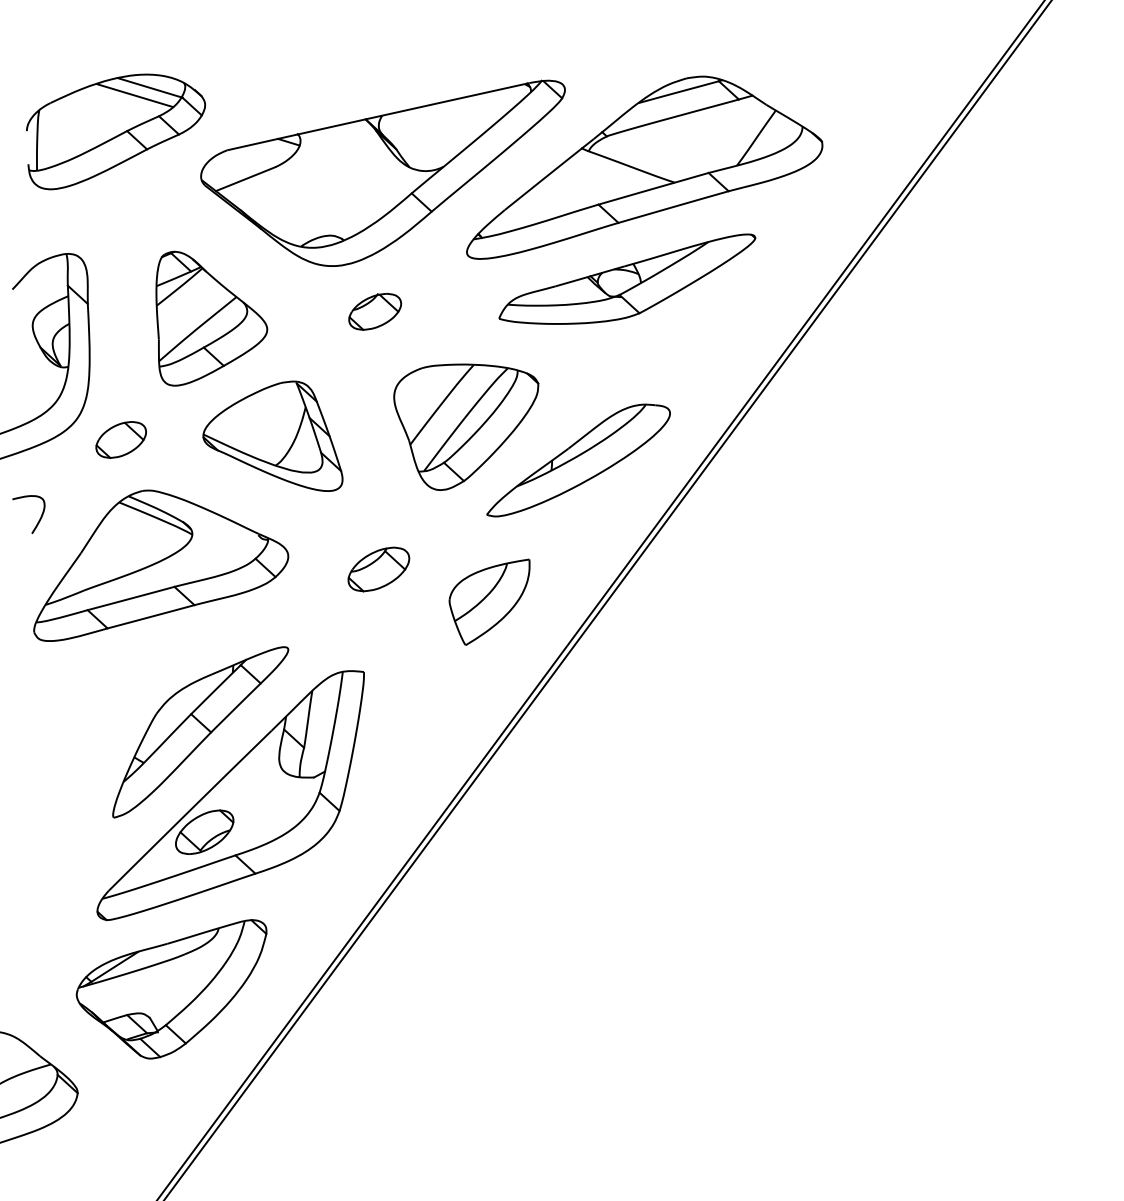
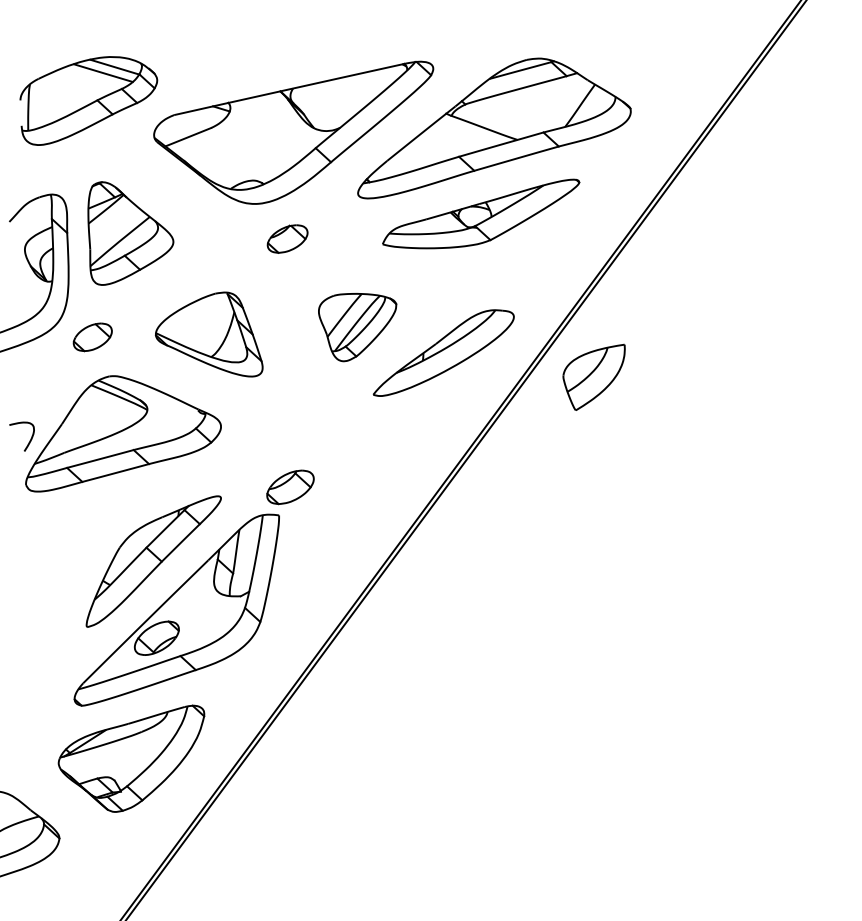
part: (211, 318) -> (130, 233), moved
part: (466, 426) -> (357, 327), size x0.7
curve: (38, 520) -> (29, 441), moved
part: (378, 569) -> (290, 487), moved
part: (489, 601) -> (594, 376), moved

